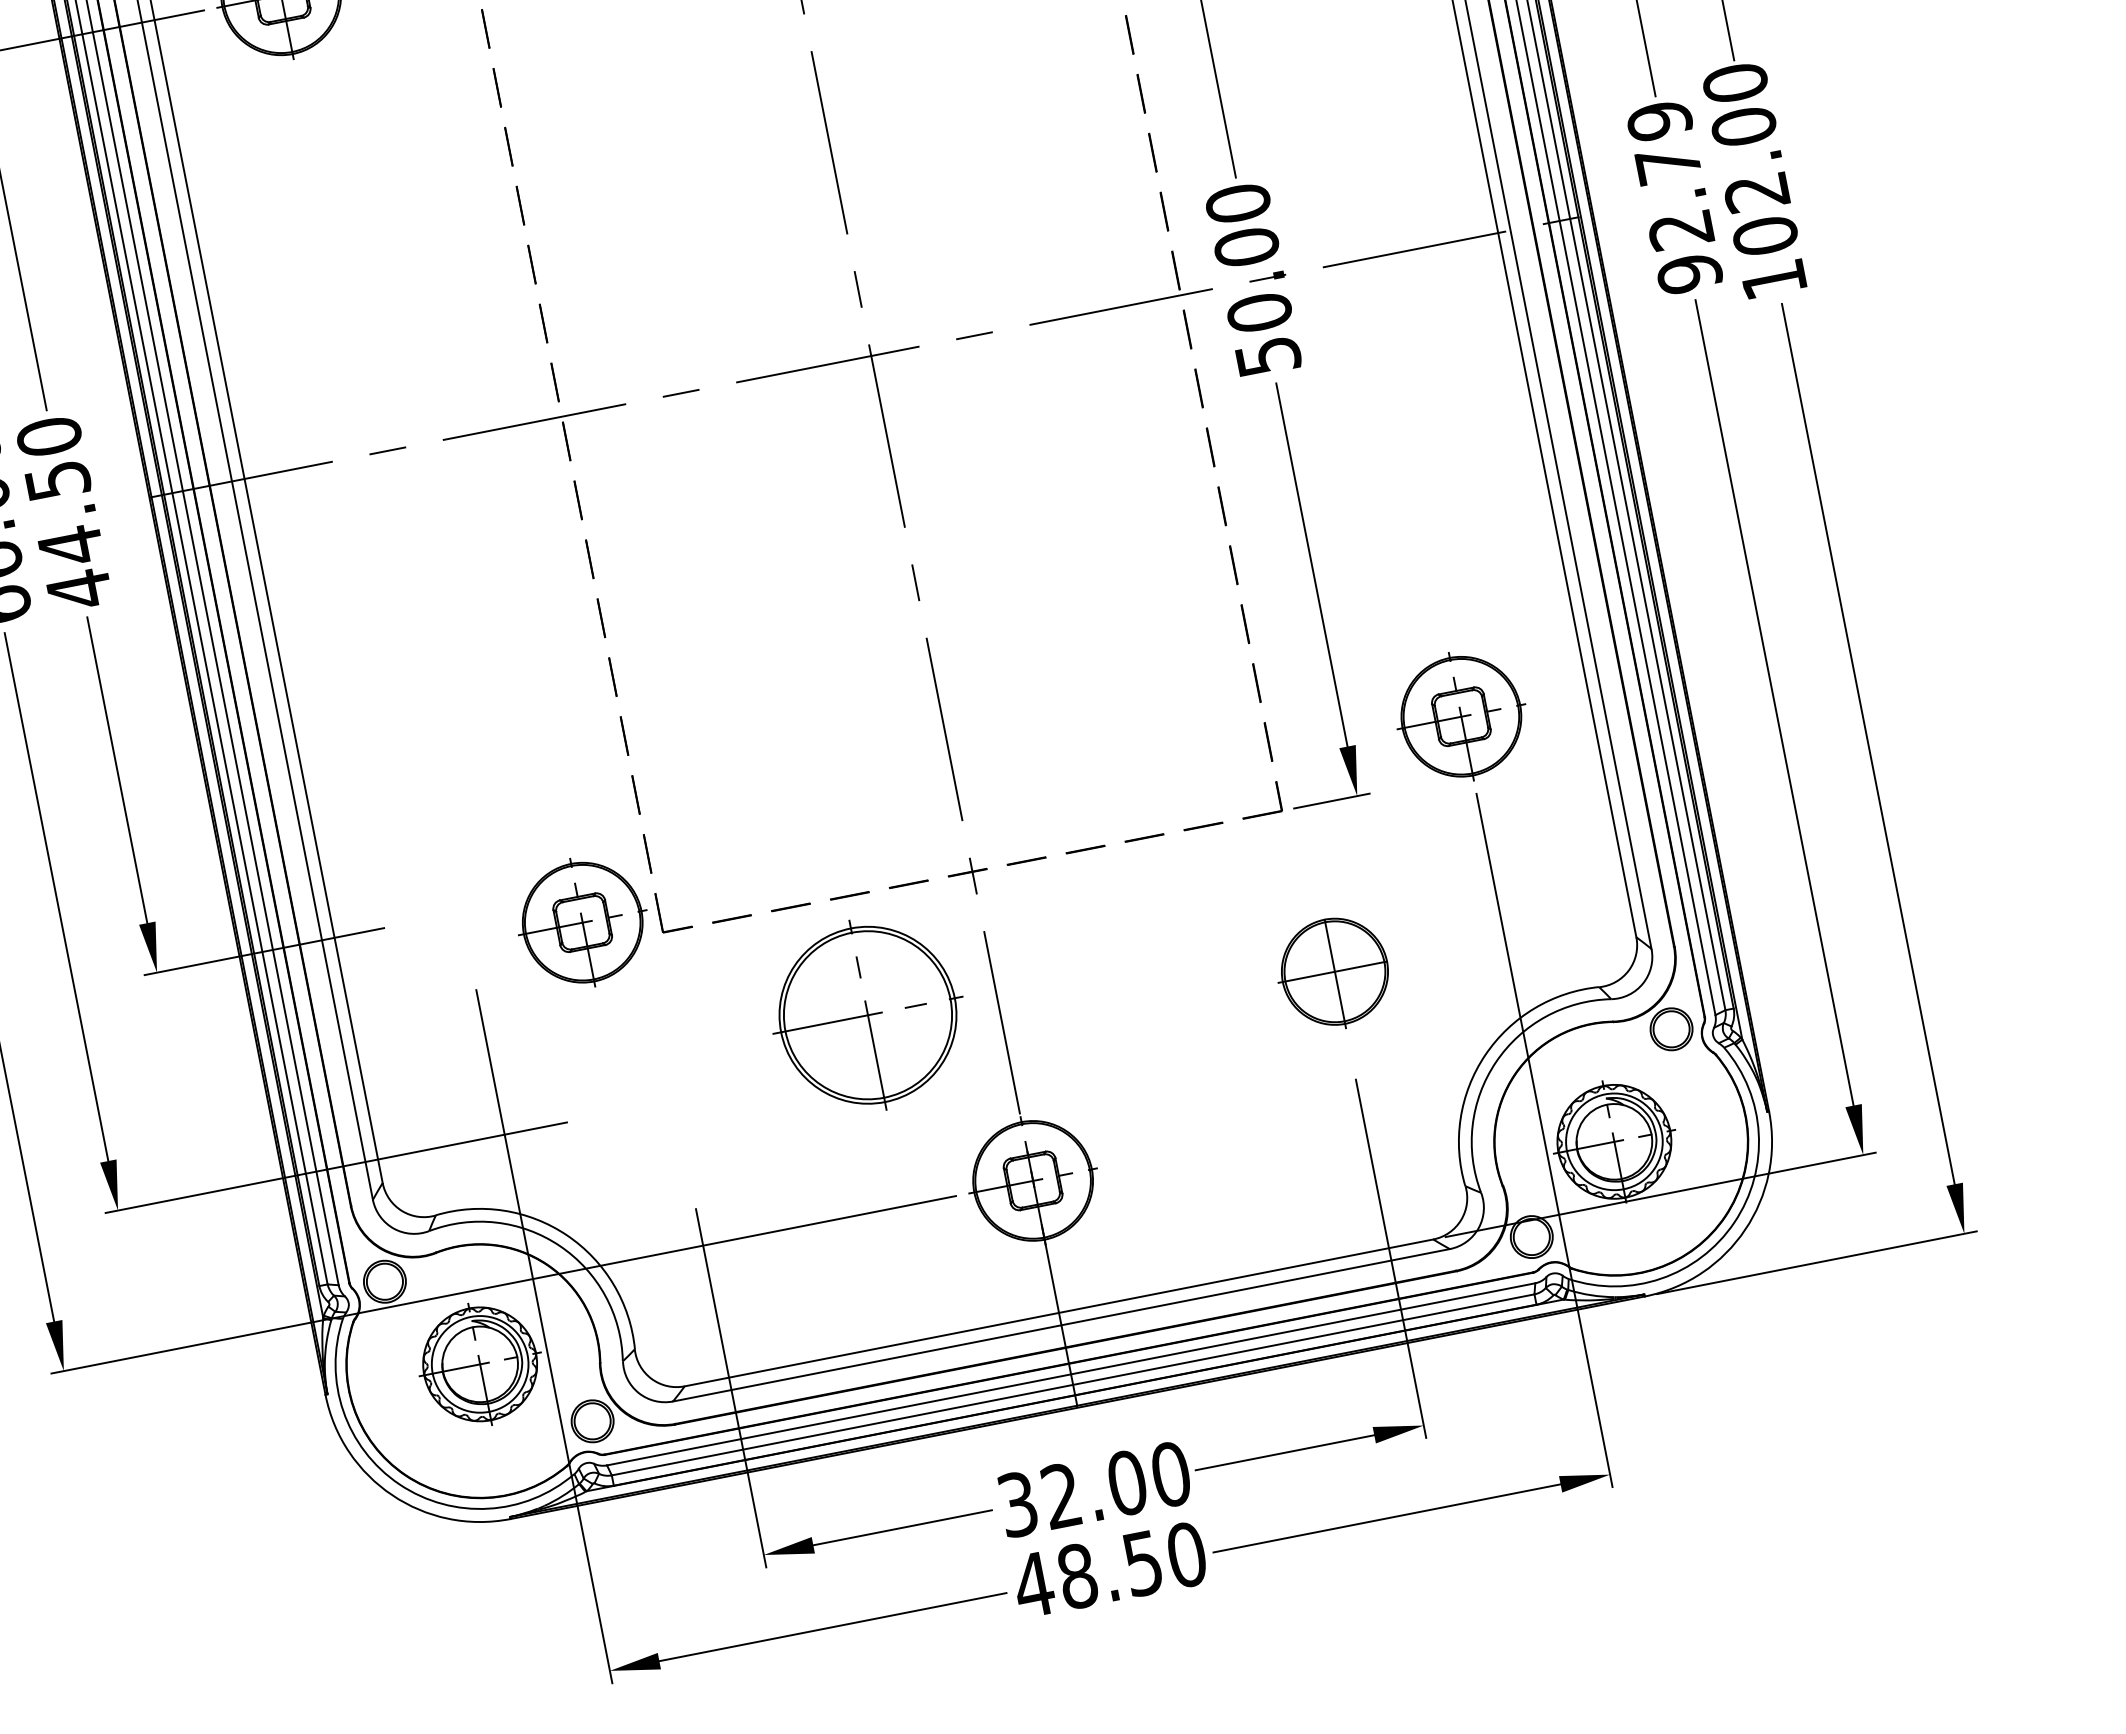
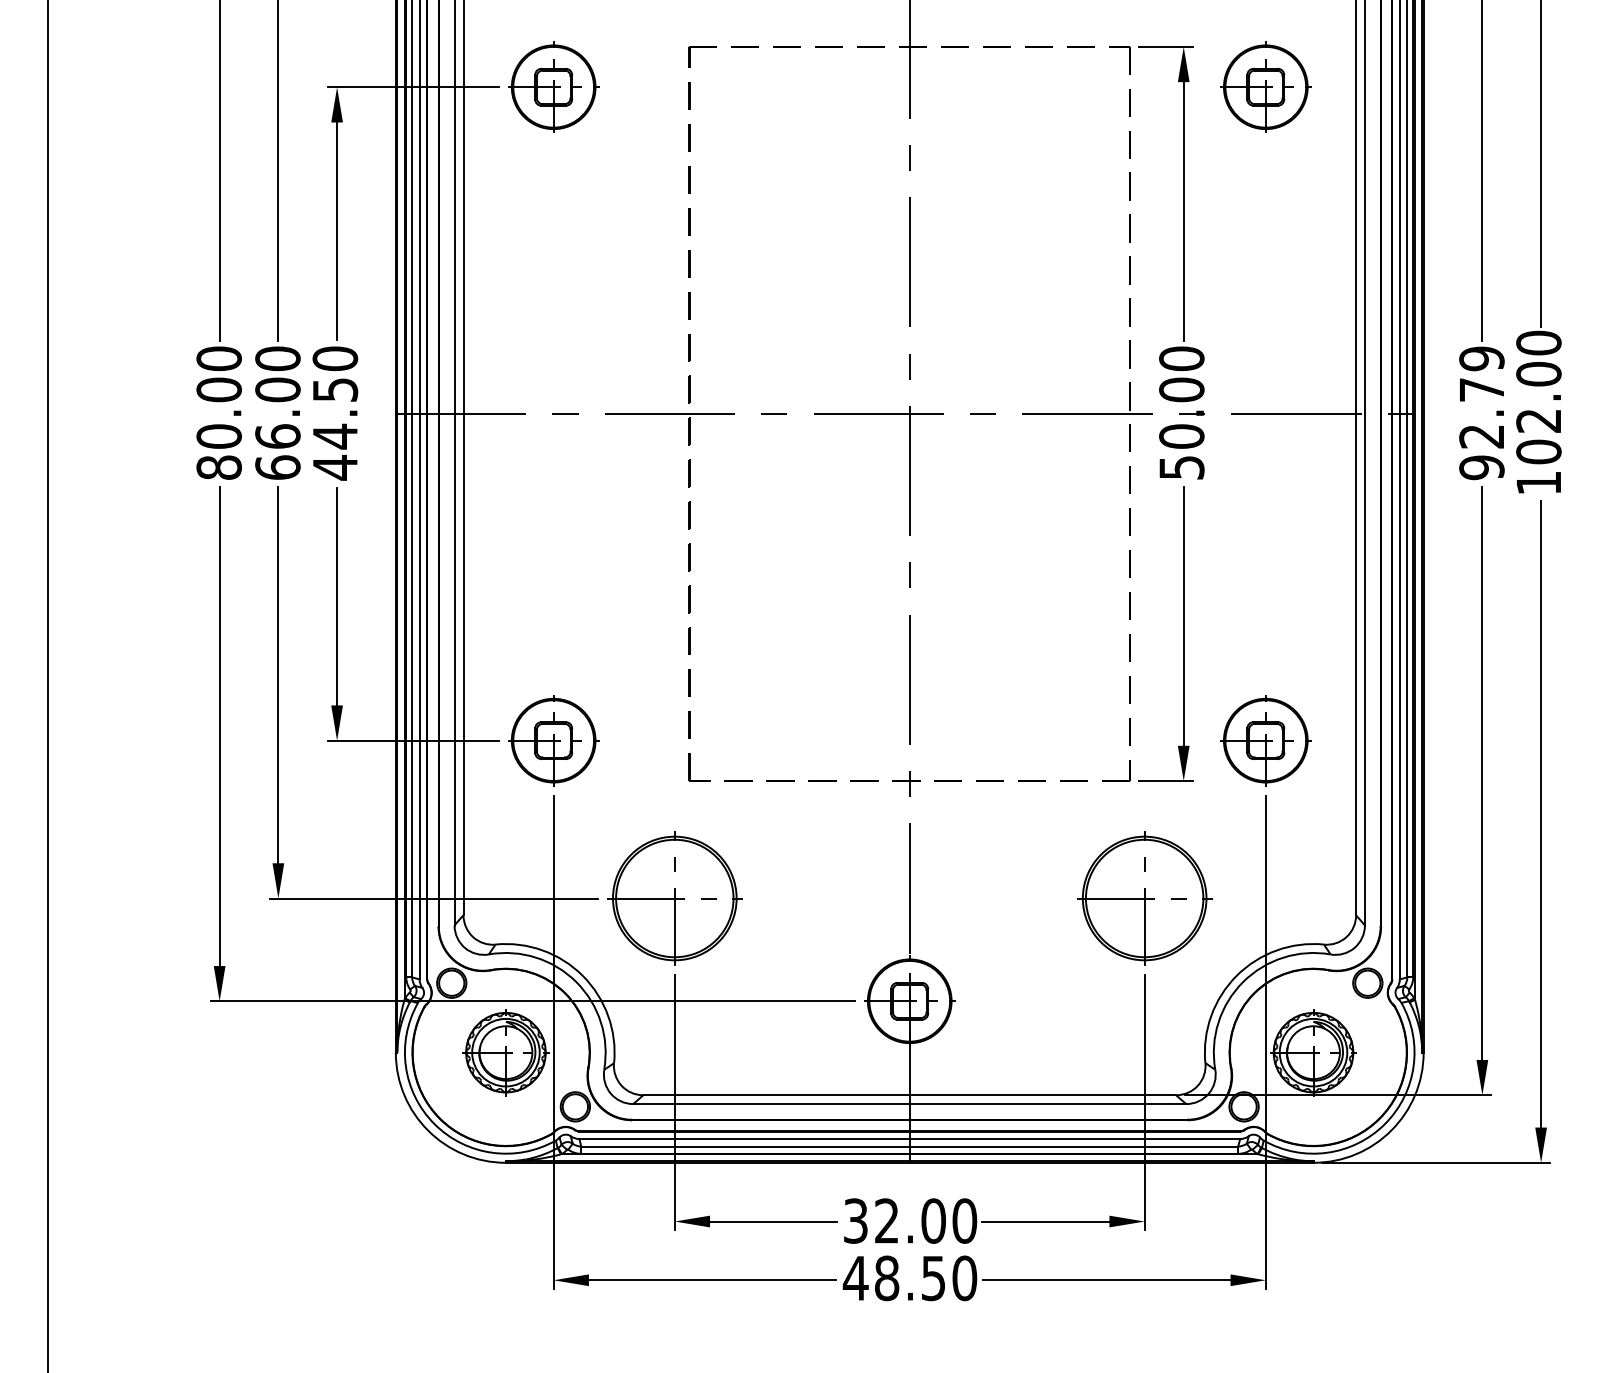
part: (582, 922) -> (553, 740), moved
part: (1334, 971) -> (1144, 898), size x1.67
part: (867, 1015) -> (674, 898), moved

